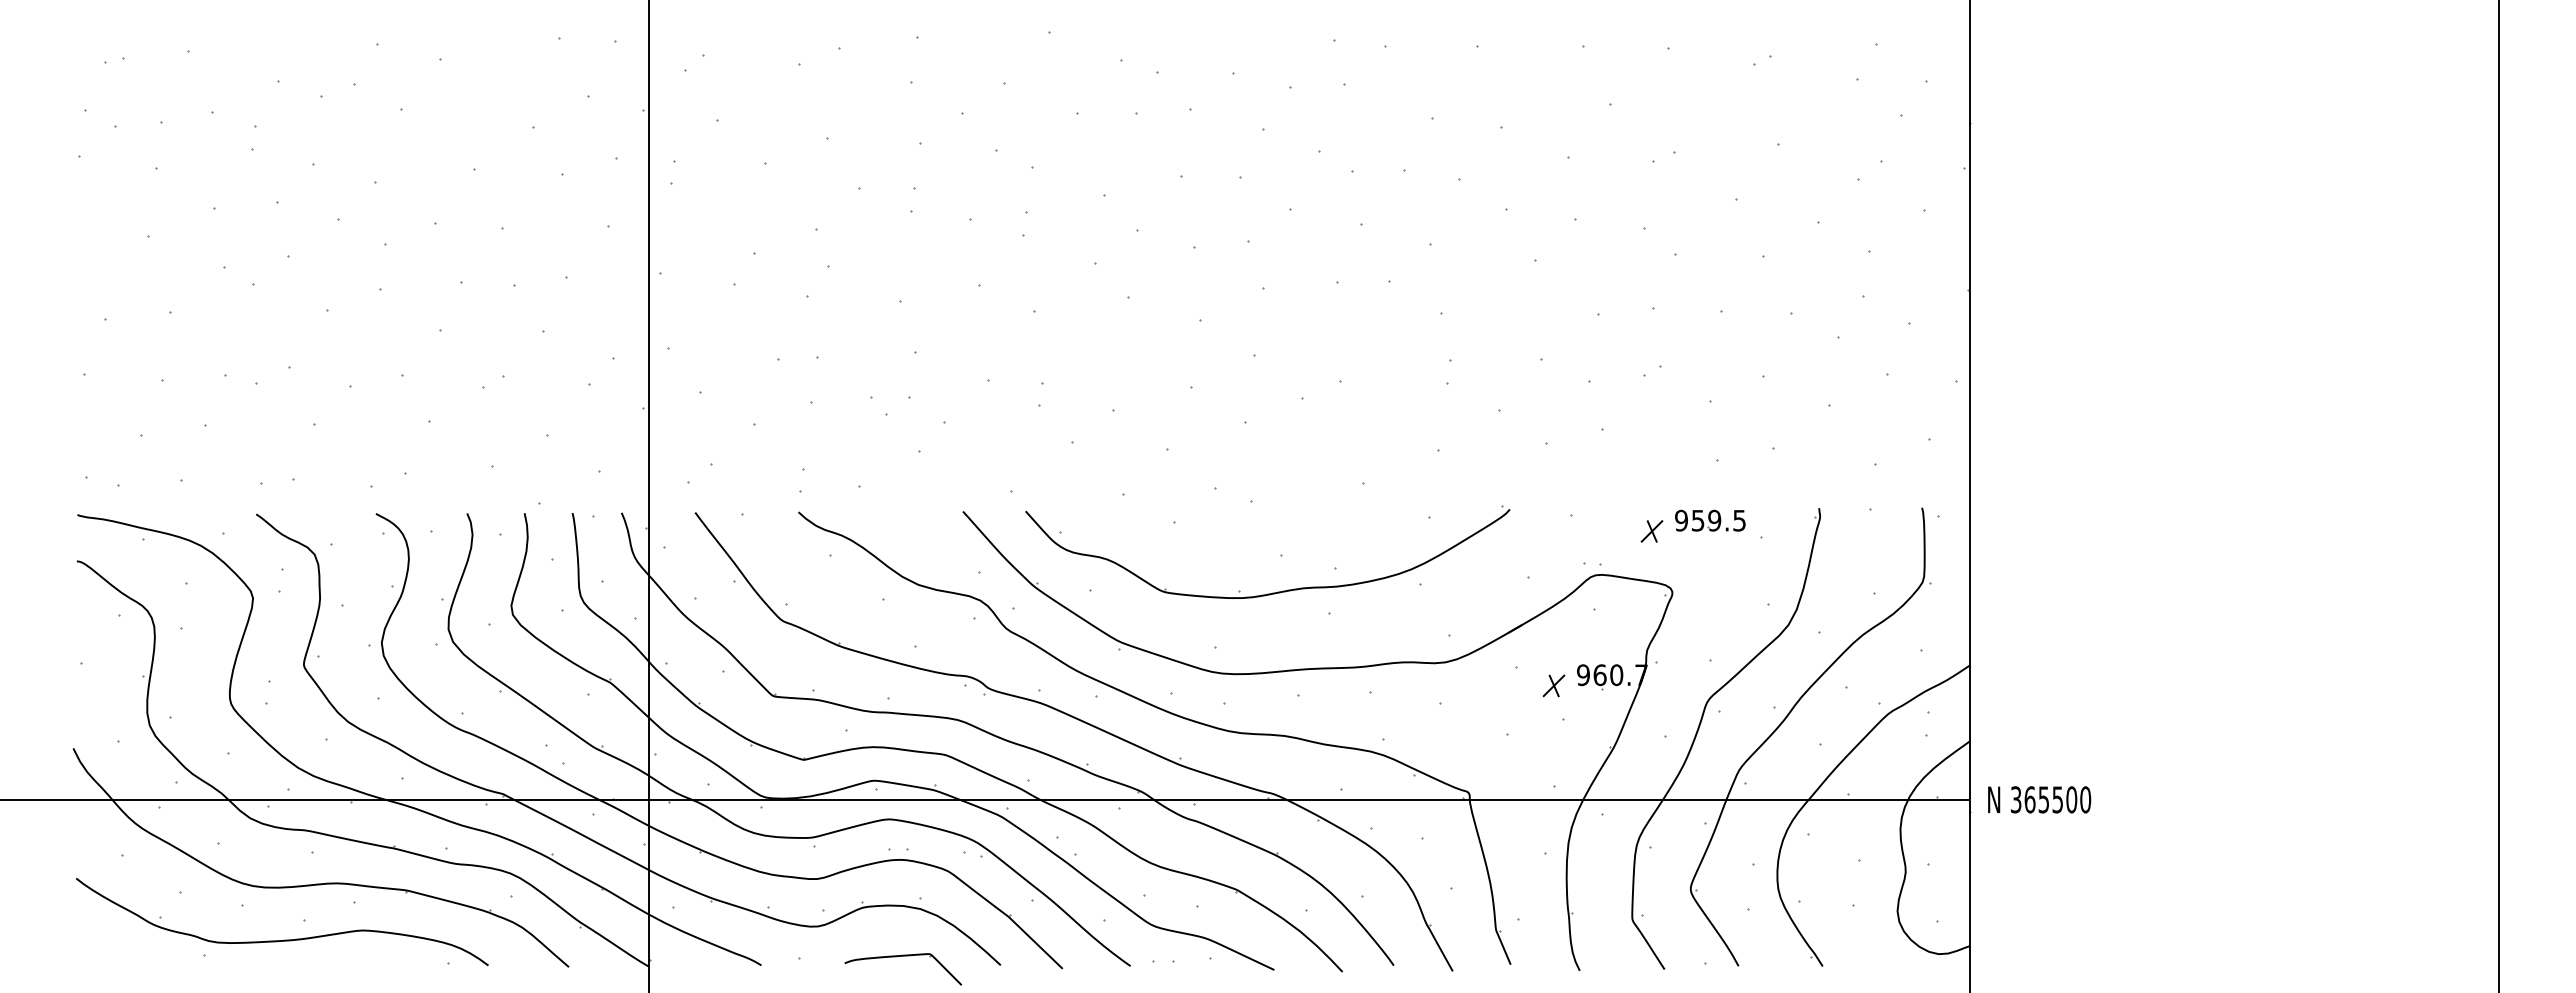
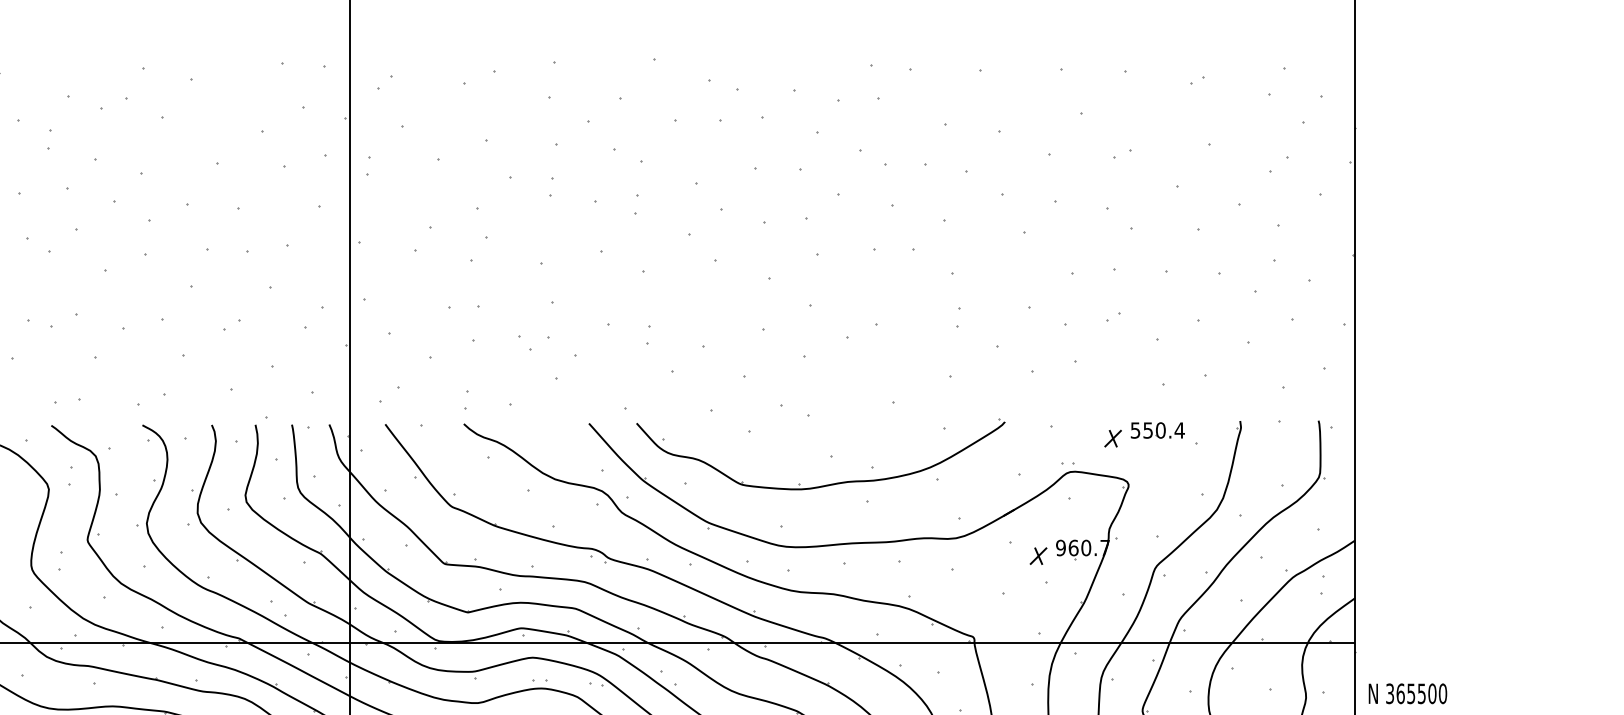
text: (1710, 520) -> (1157, 430), 959.5 -> 550.4
text: (2039, 799) -> (1407, 693), moved

